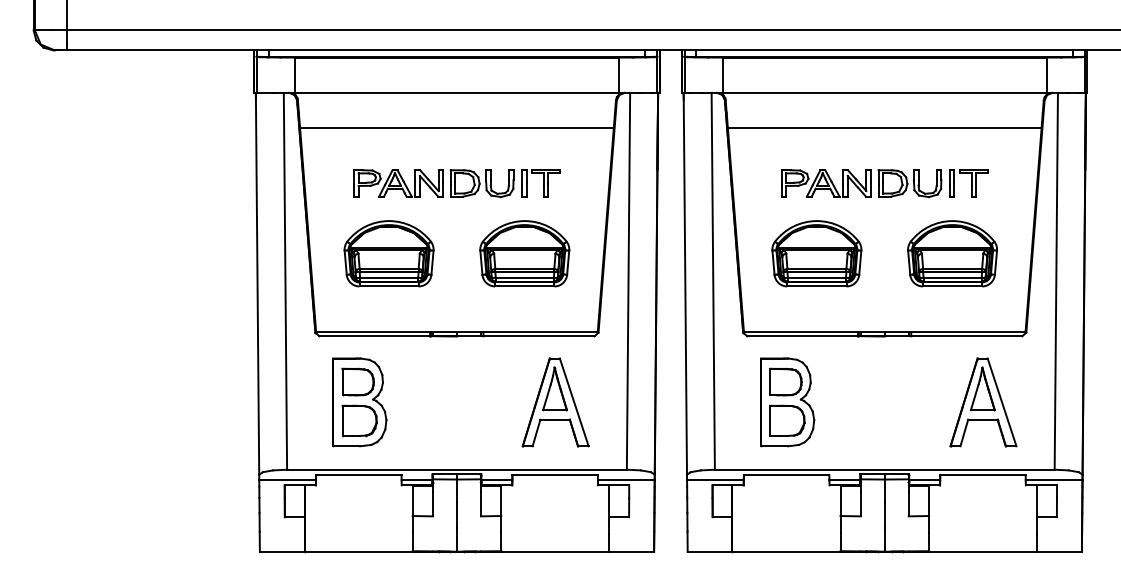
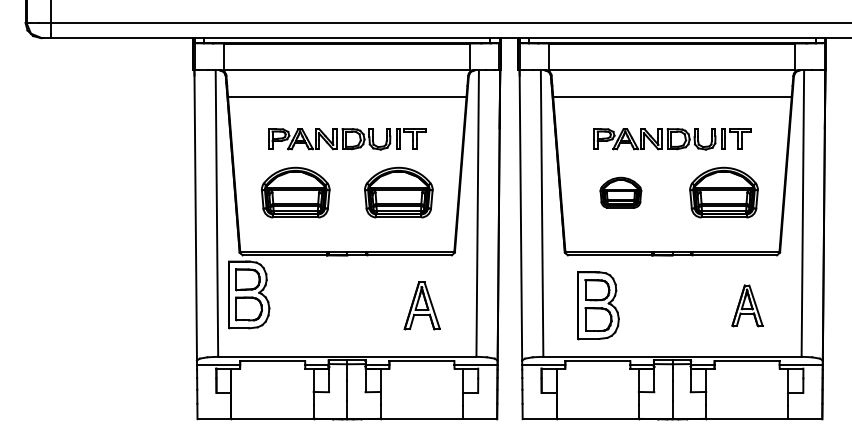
part: (816, 253) -> (620, 192), size x0.6
part: (359, 402) -> (248, 295), moved
part: (555, 402) -> (422, 305), size x0.7
part: (983, 402) -> (747, 305), size x0.6

